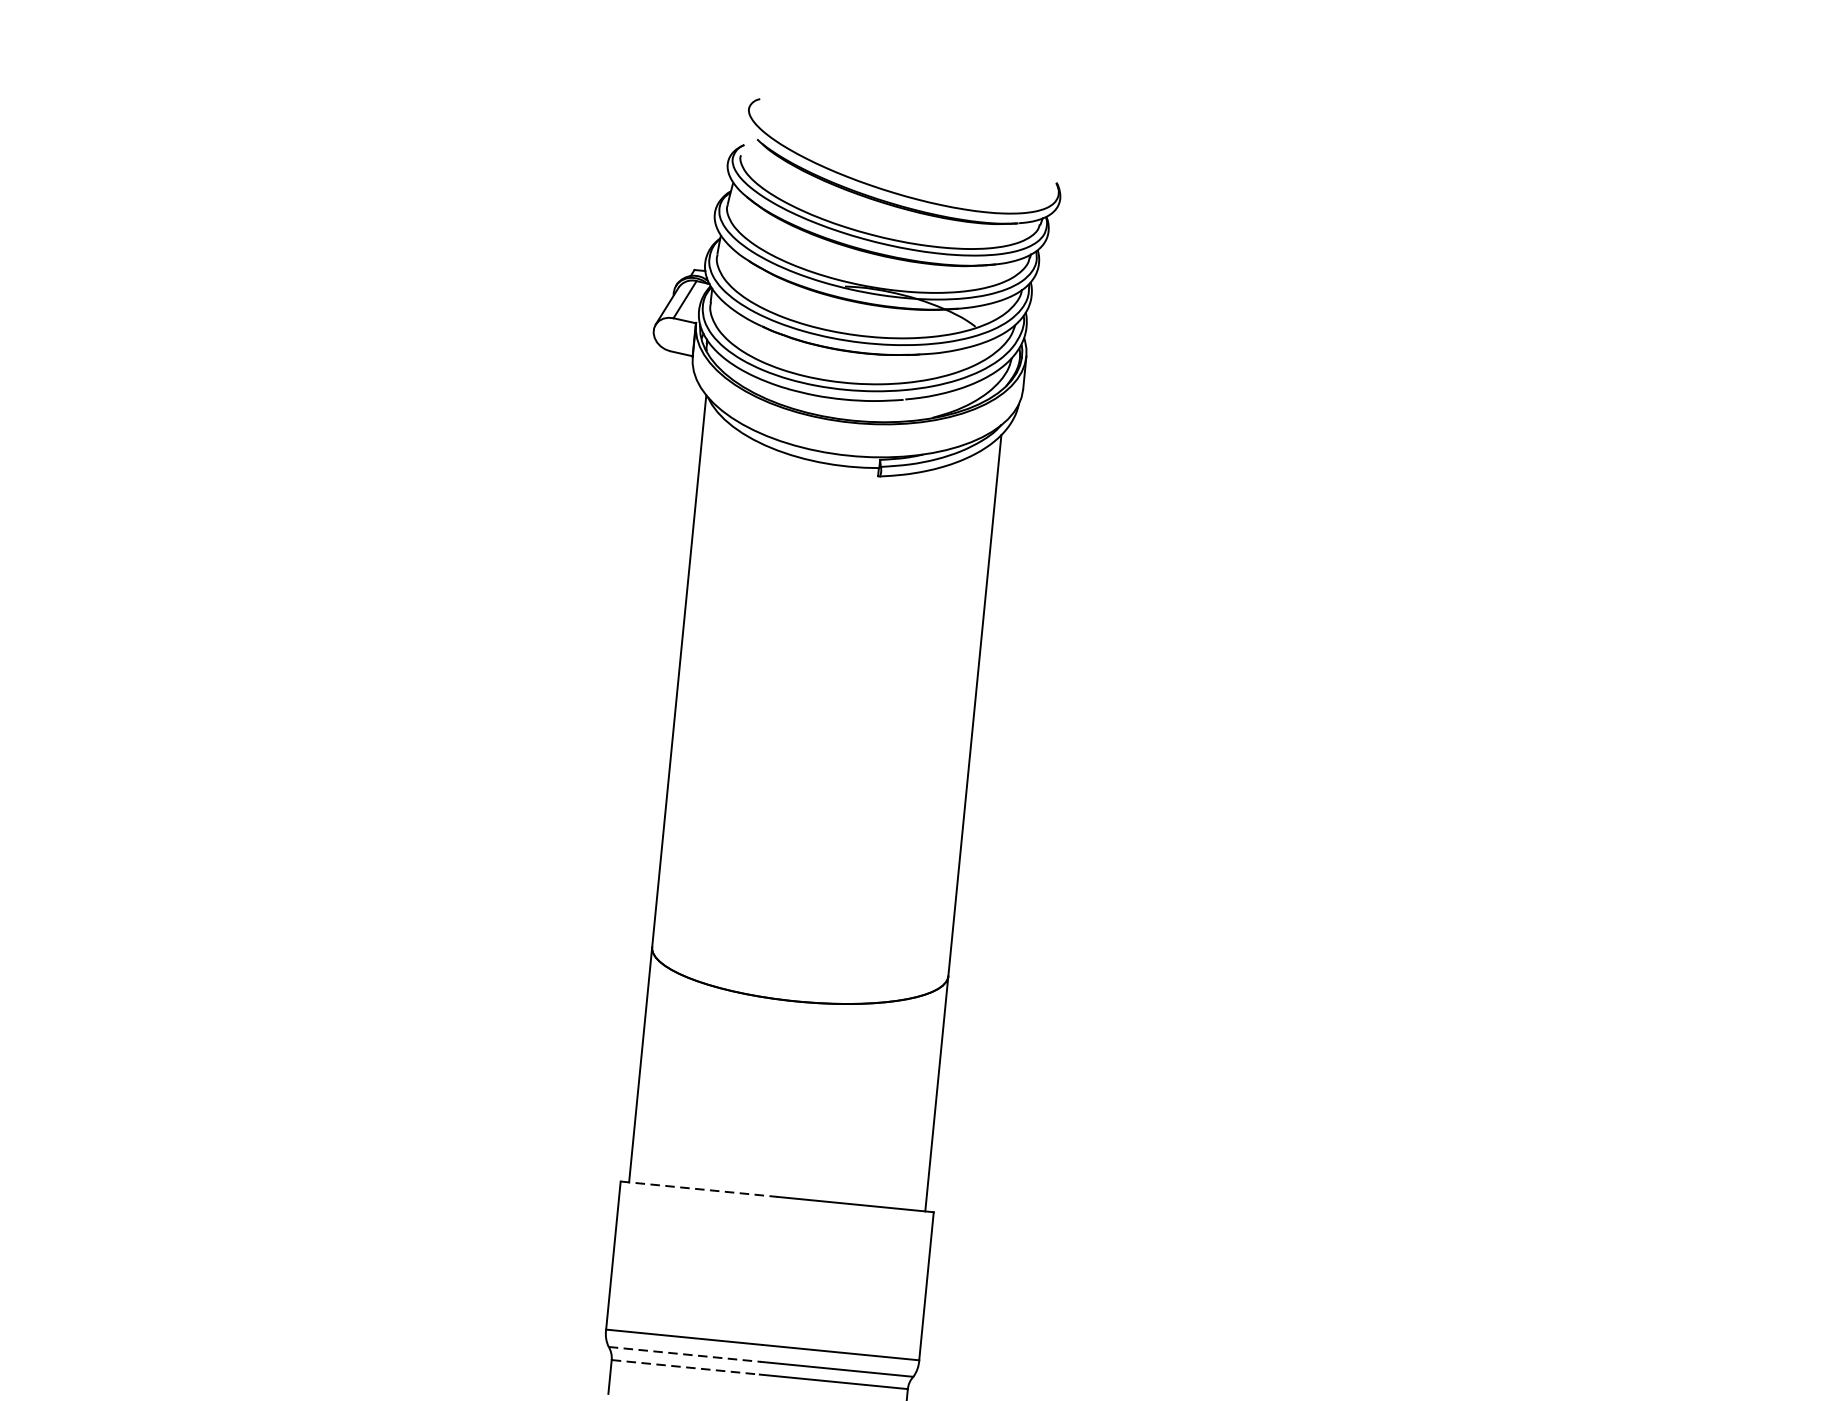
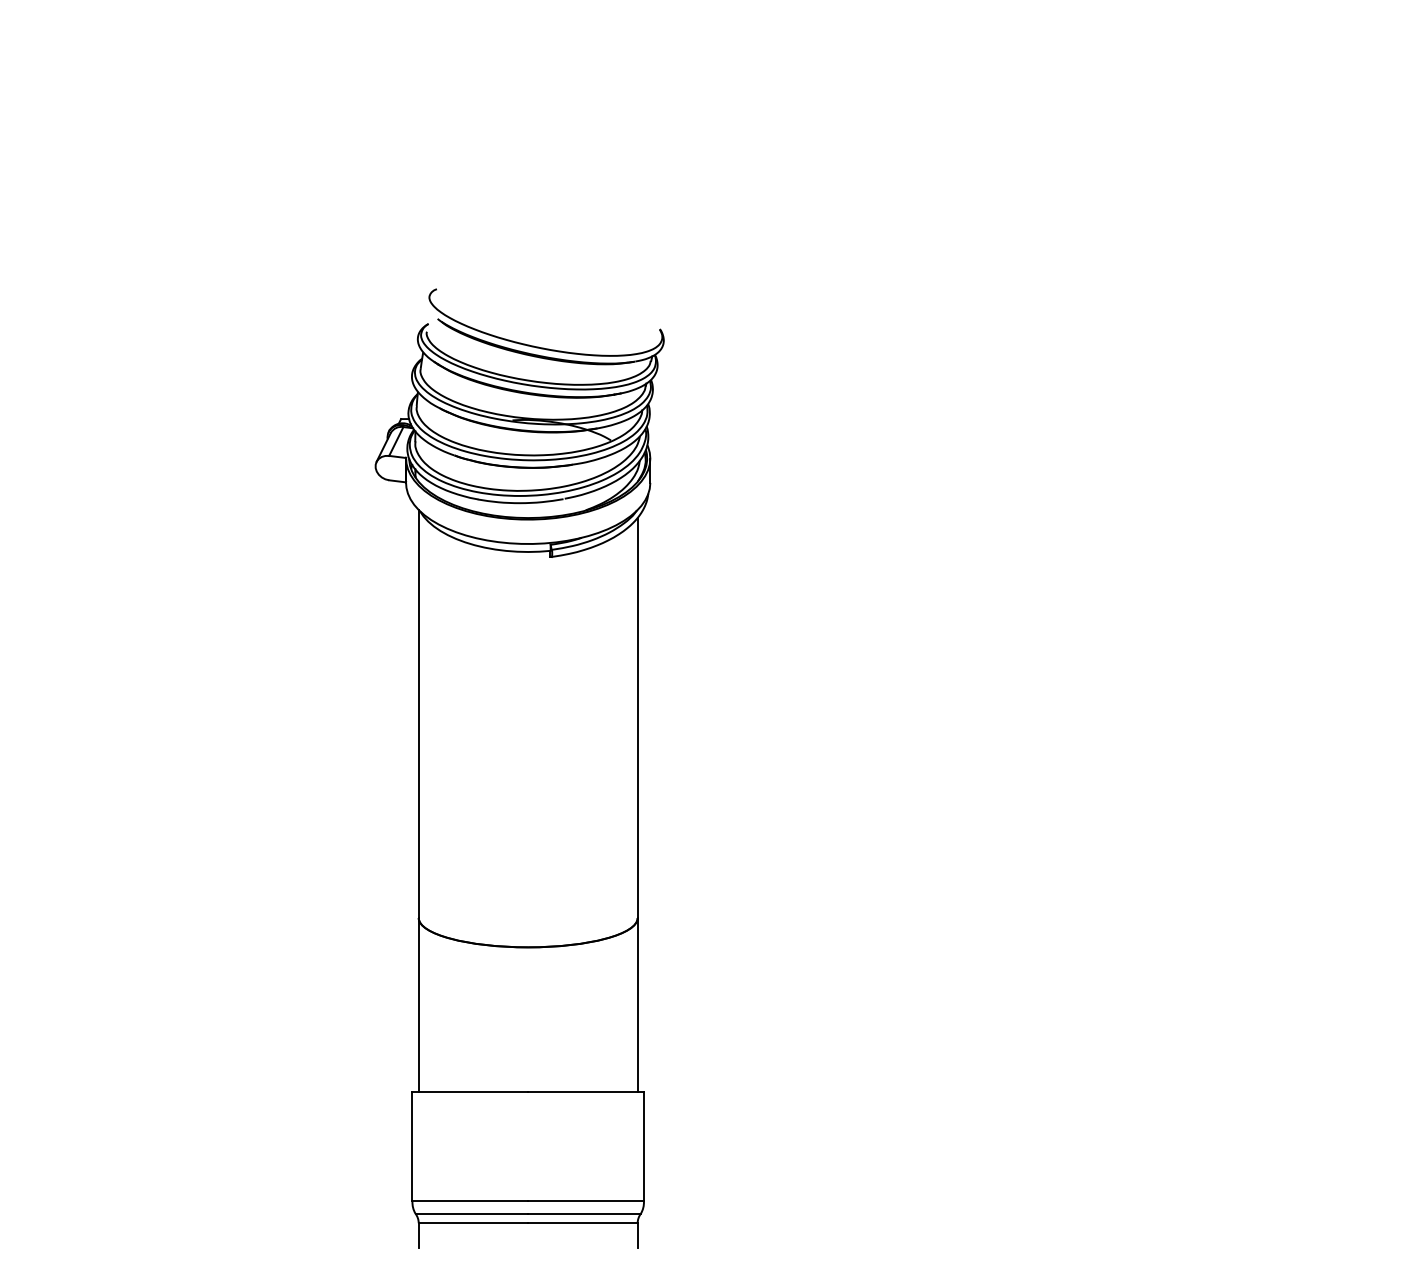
line: (699, 1188) -> (470, 1091), dashed -> solid
line: (685, 1354) -> (472, 1213), dashed -> solid
line: (685, 1367) -> (473, 1223), dashed -> solid

